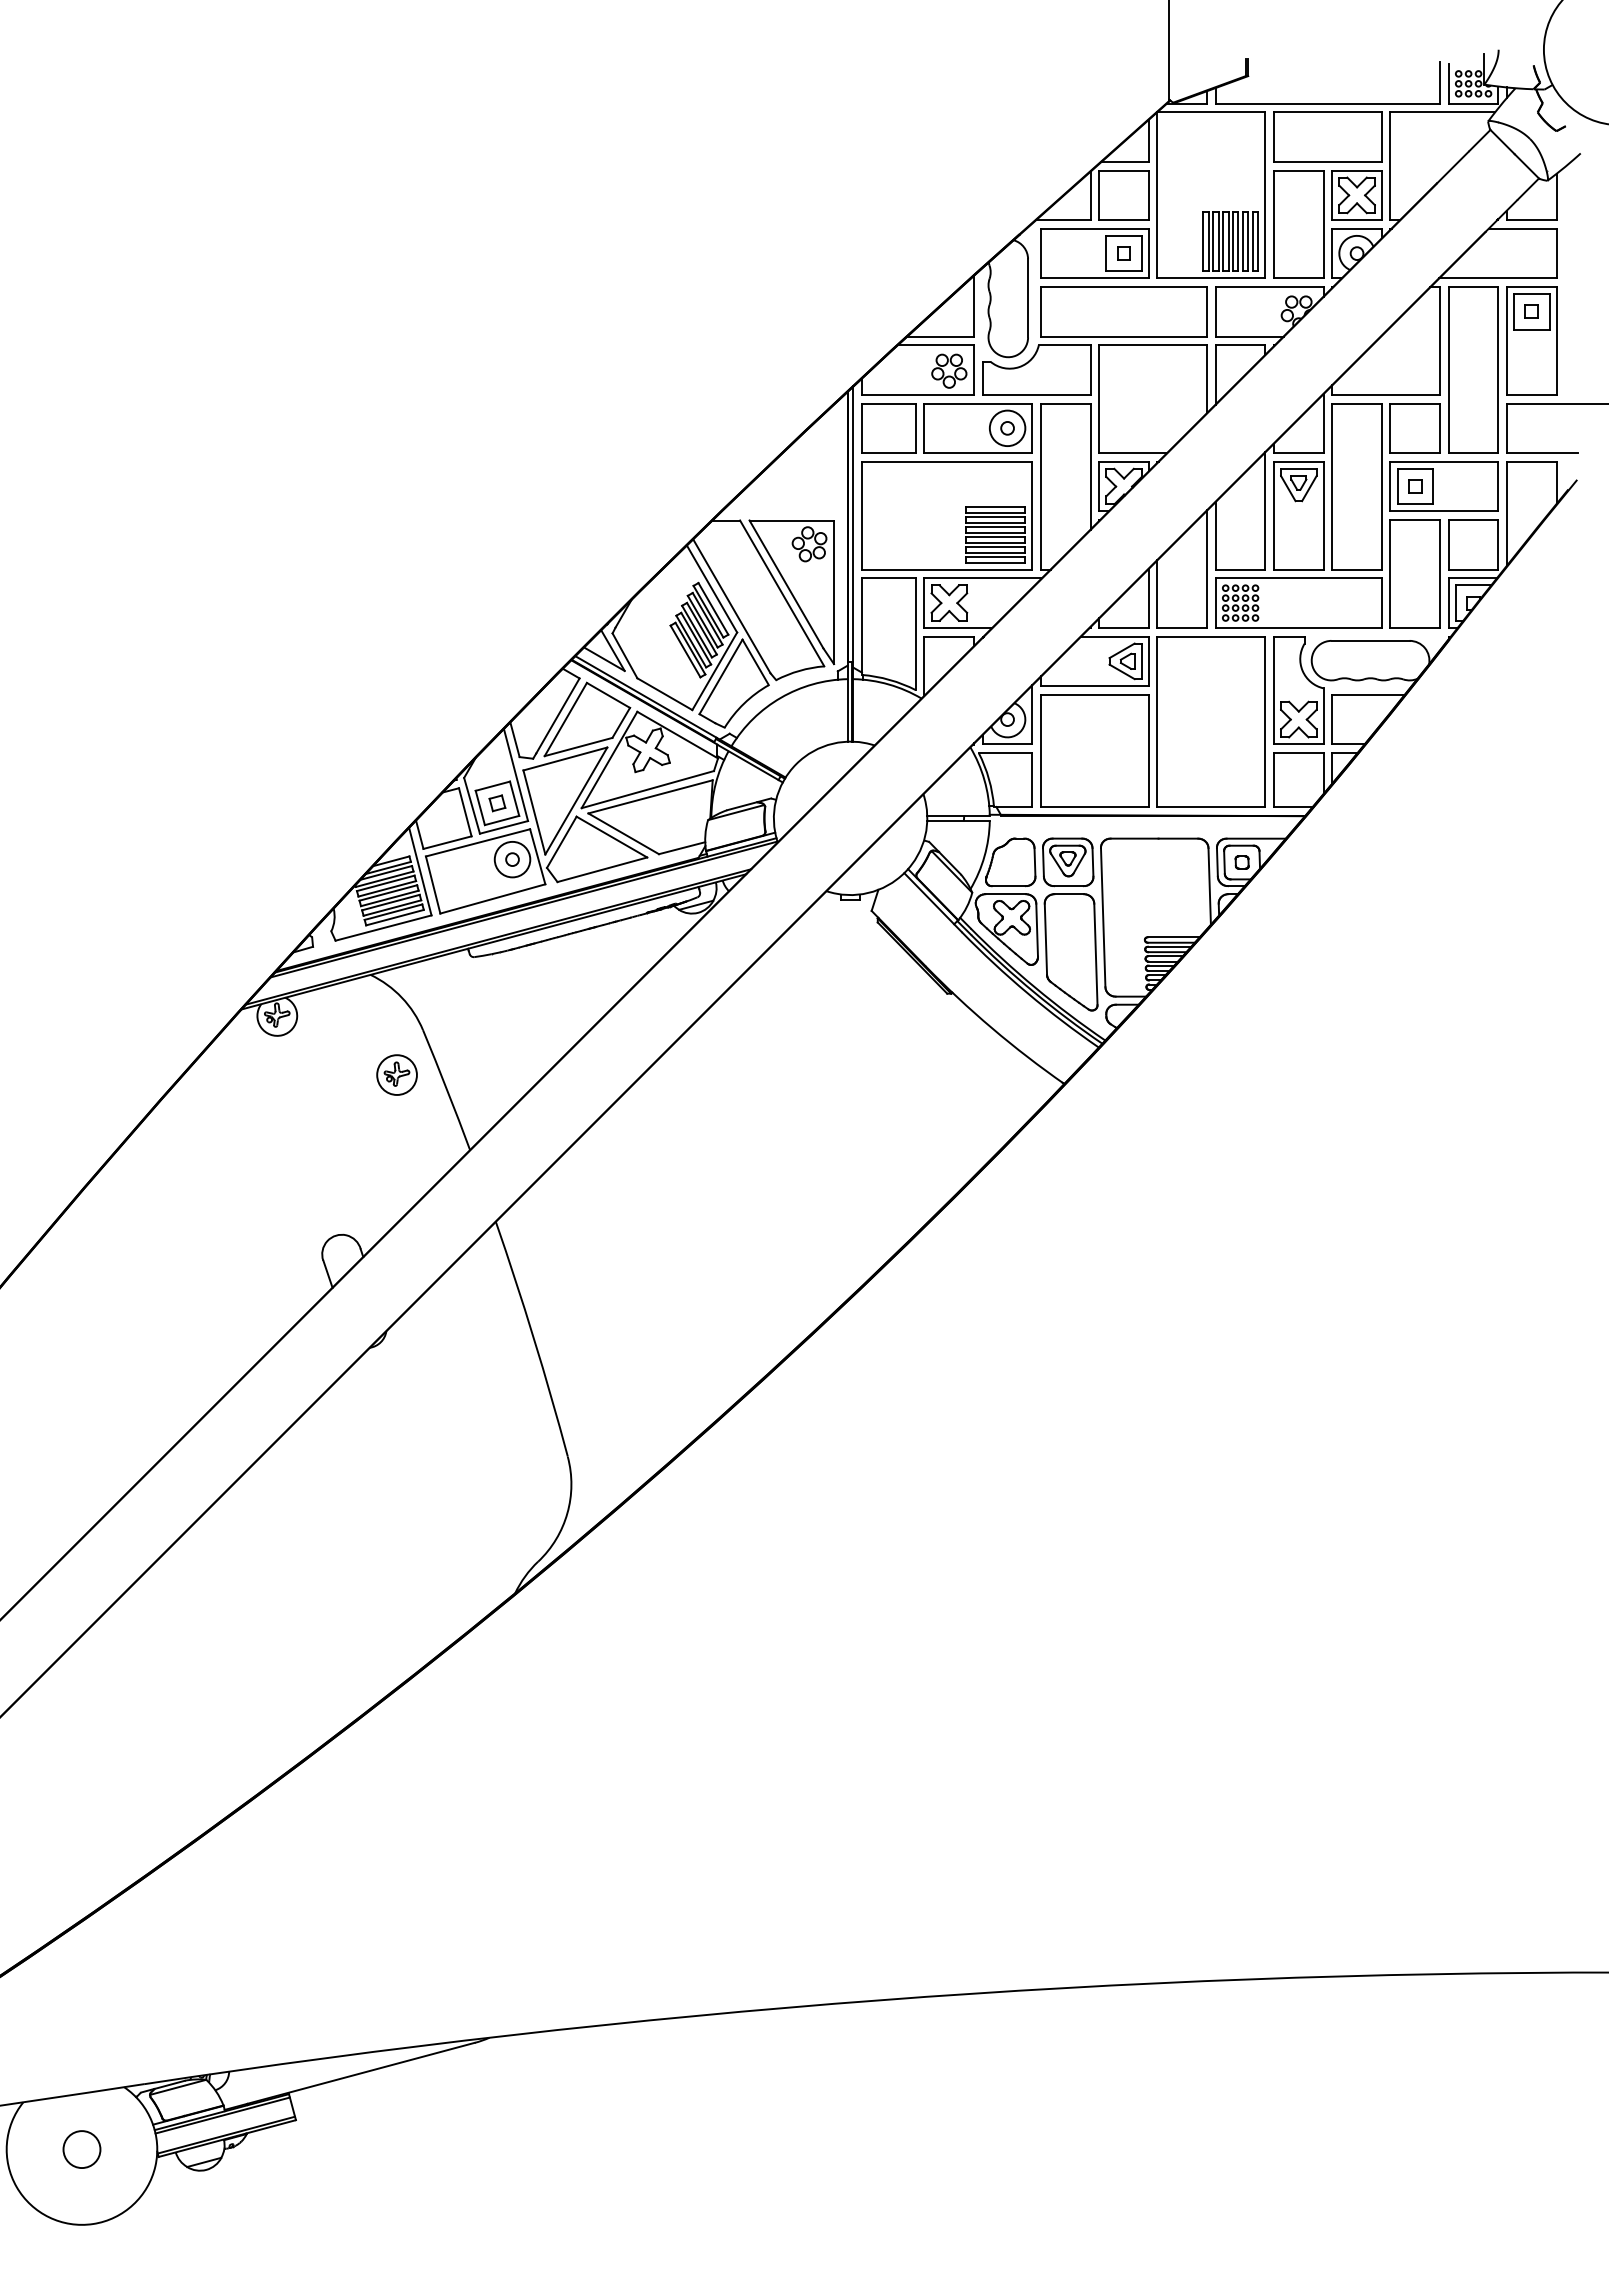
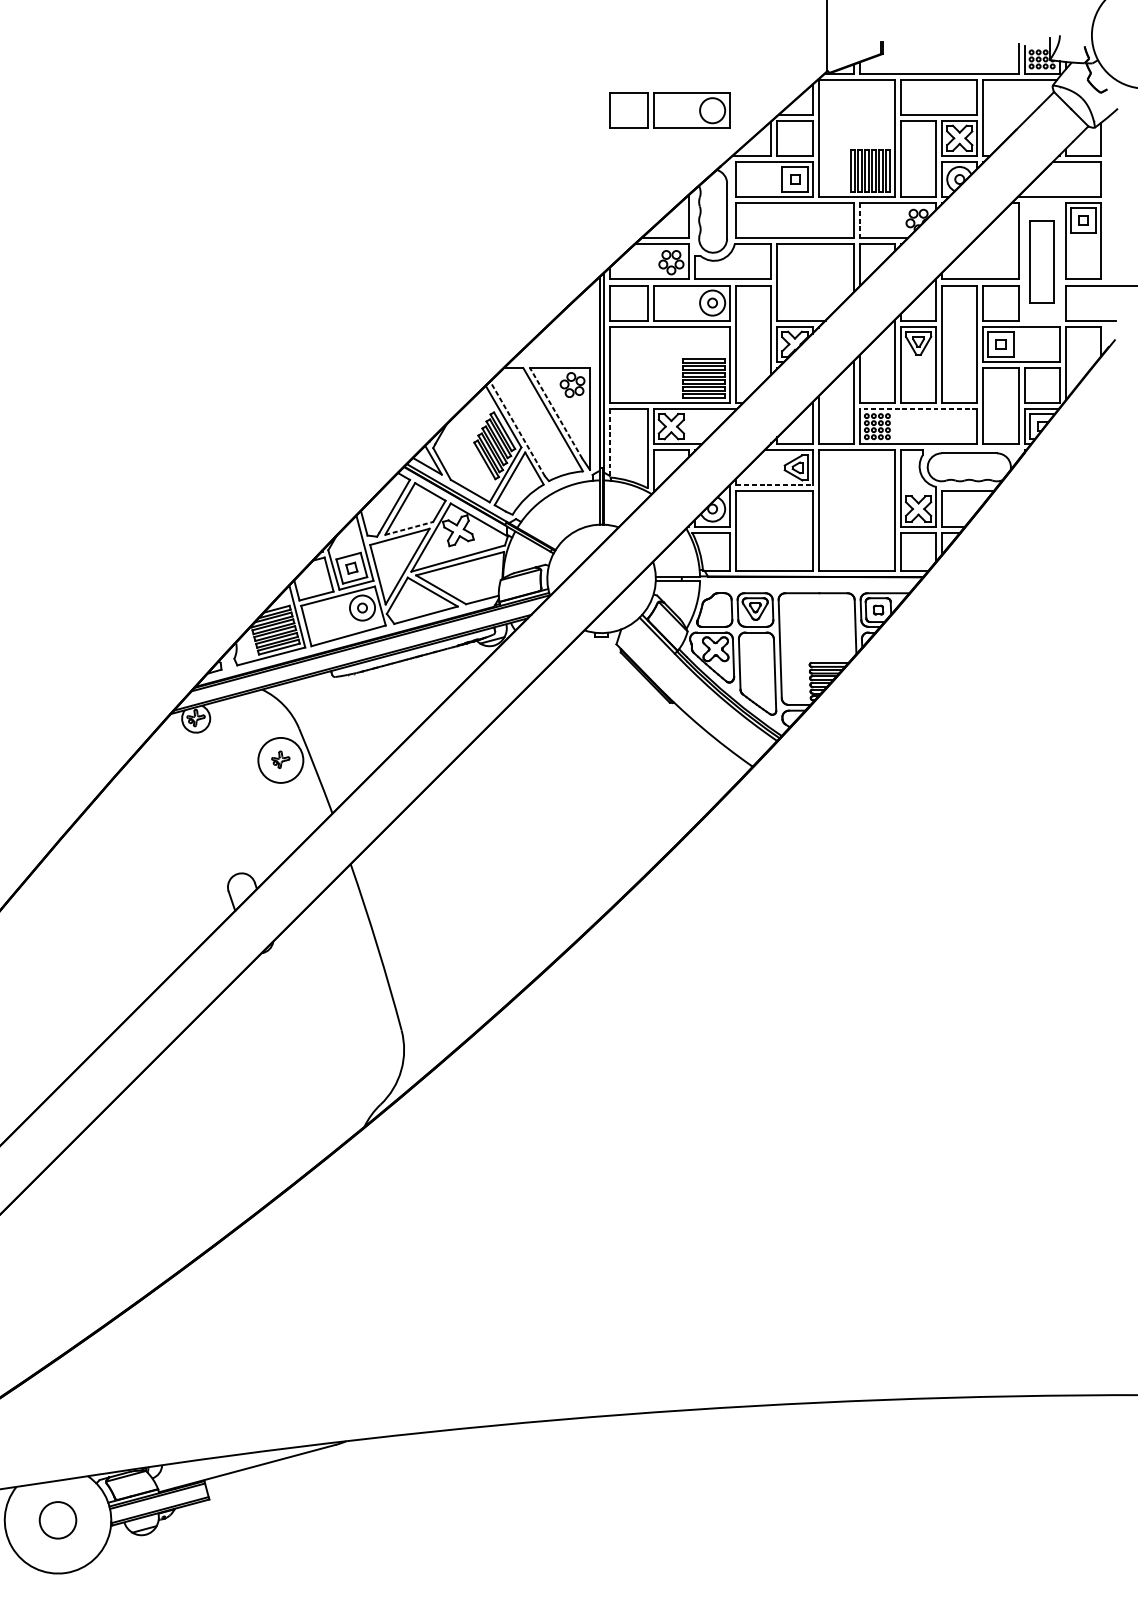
part: (946, 156) -> (669, 110), added
line: (1215, 311) -> (859, 220), solid -> dashed
part: (1473, 369) -> (1042, 261), size x0.7
line: (1298, 578) -> (918, 409), solid -> dashed
line: (786, 584) -> (556, 413), solid -> dashed
line: (731, 605) -> (517, 428), solid -> dashed
line: (861, 627) -> (609, 443), solid -> dashed
line: (1094, 686) -> (774, 485), solid -> dashed
line: (579, 746) -> (409, 528), solid -> dashed
circle: (396, 1074) -> (280, 760), size x1.6
circle: (81, 2149) -> (57, 1520), size x1.4

